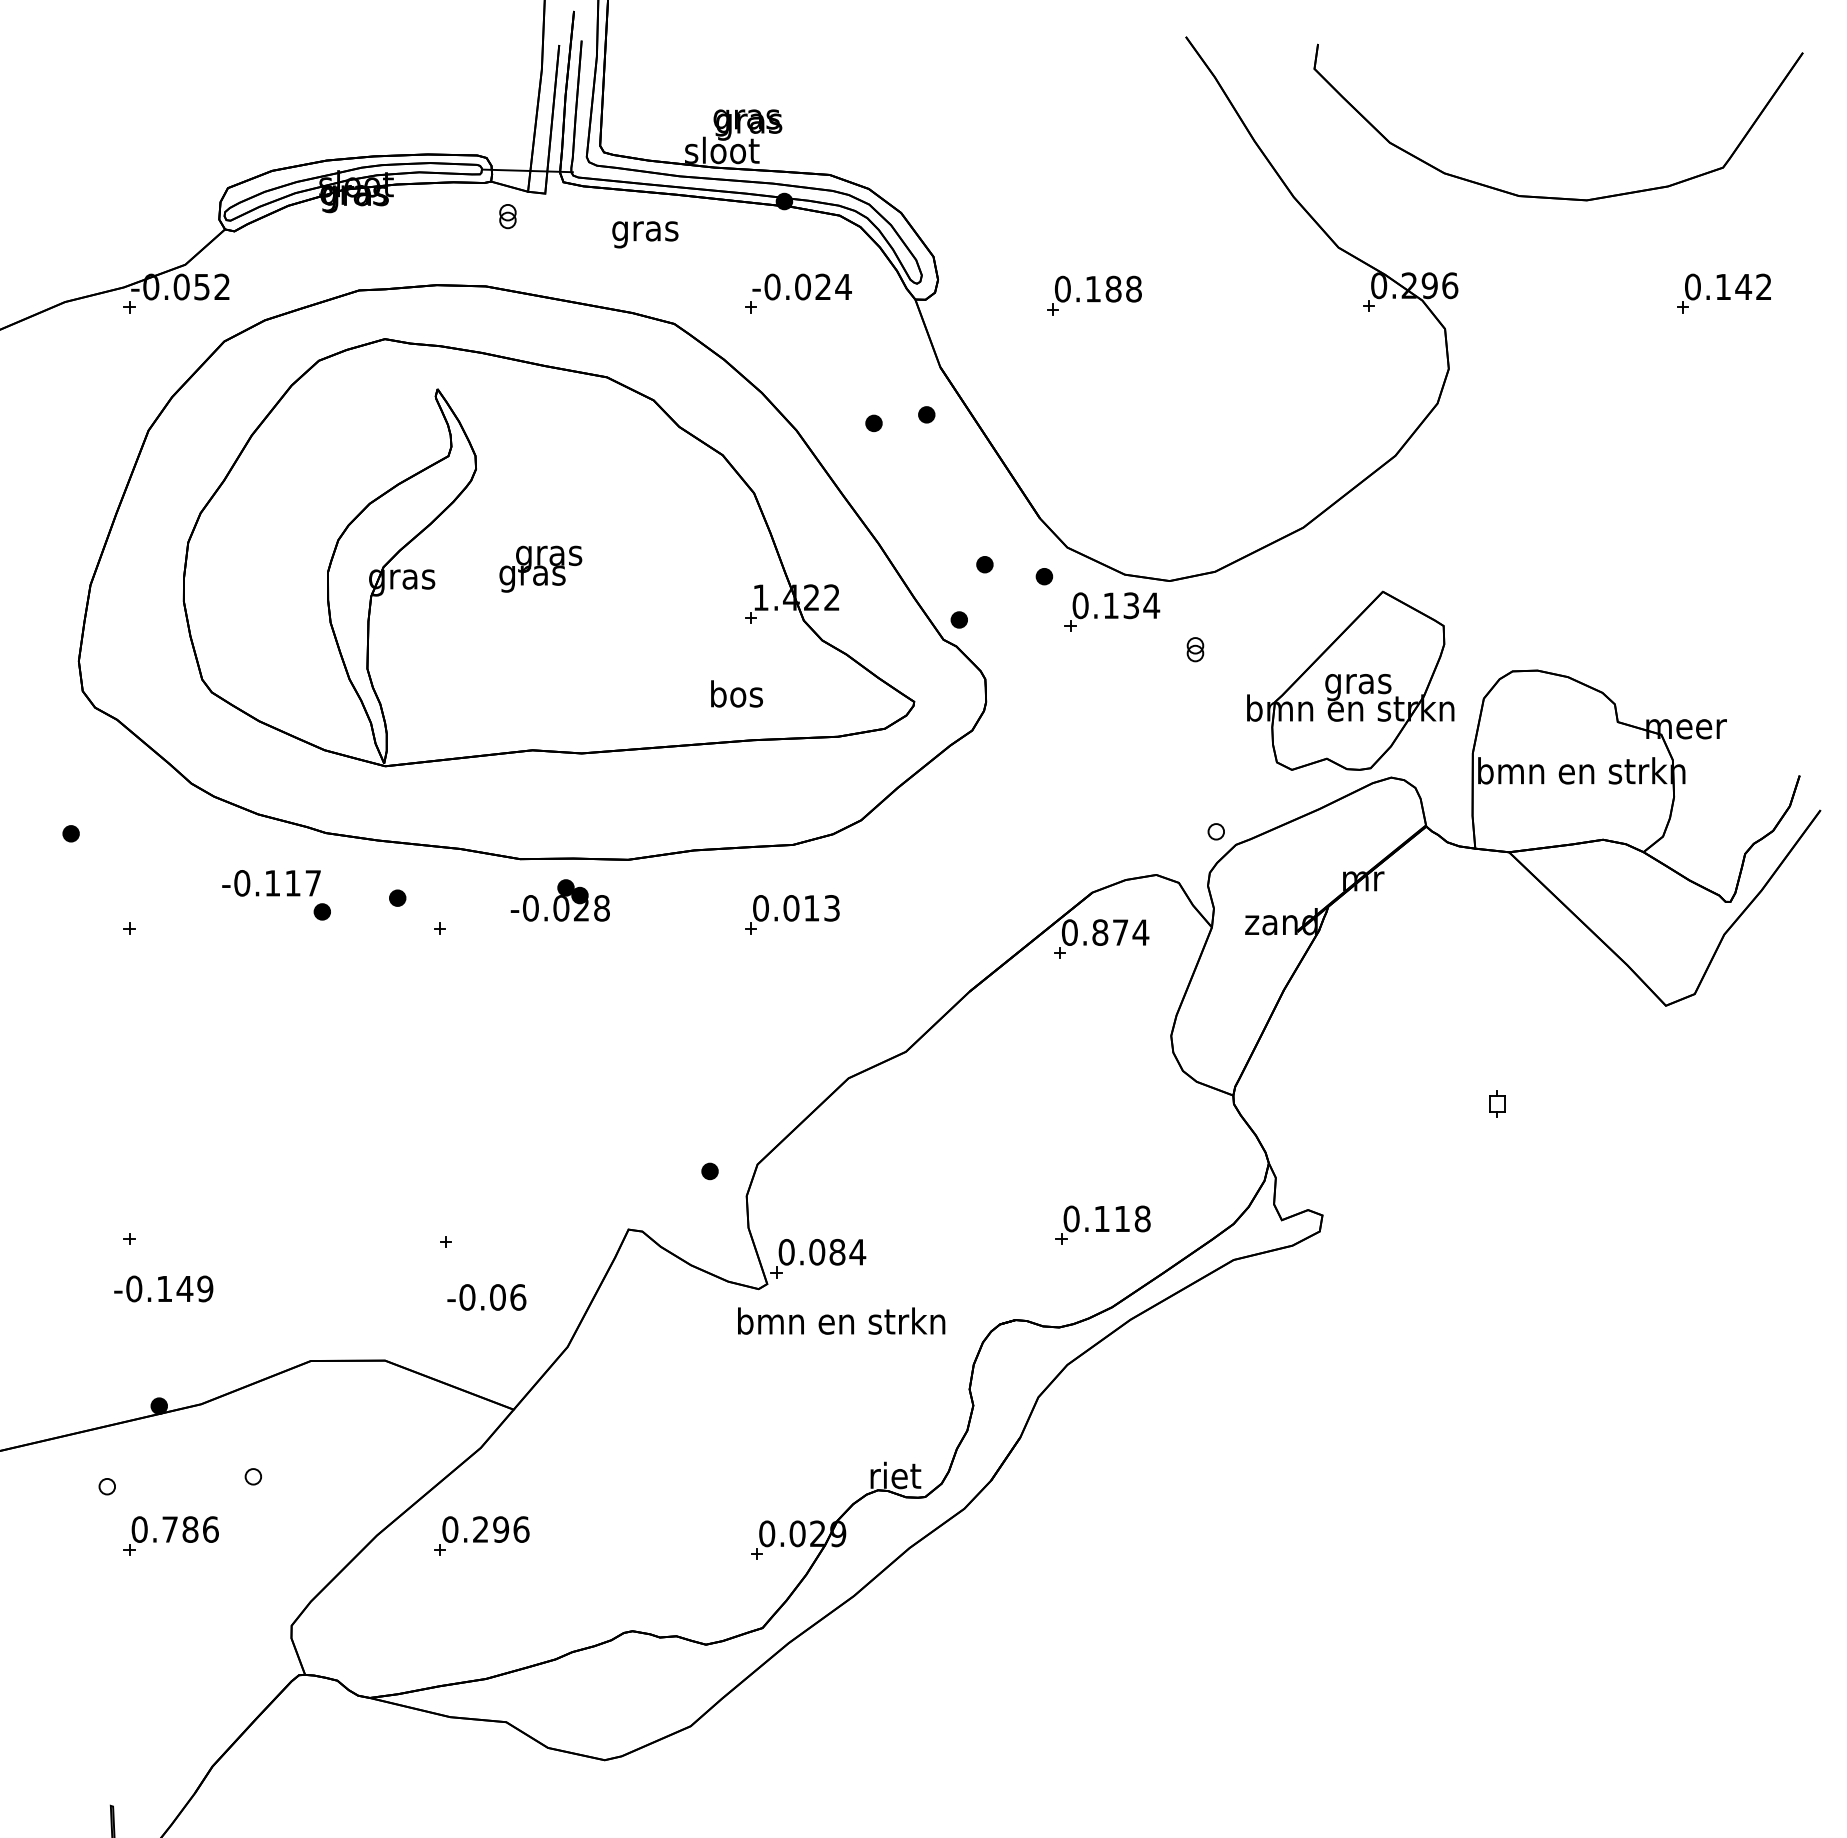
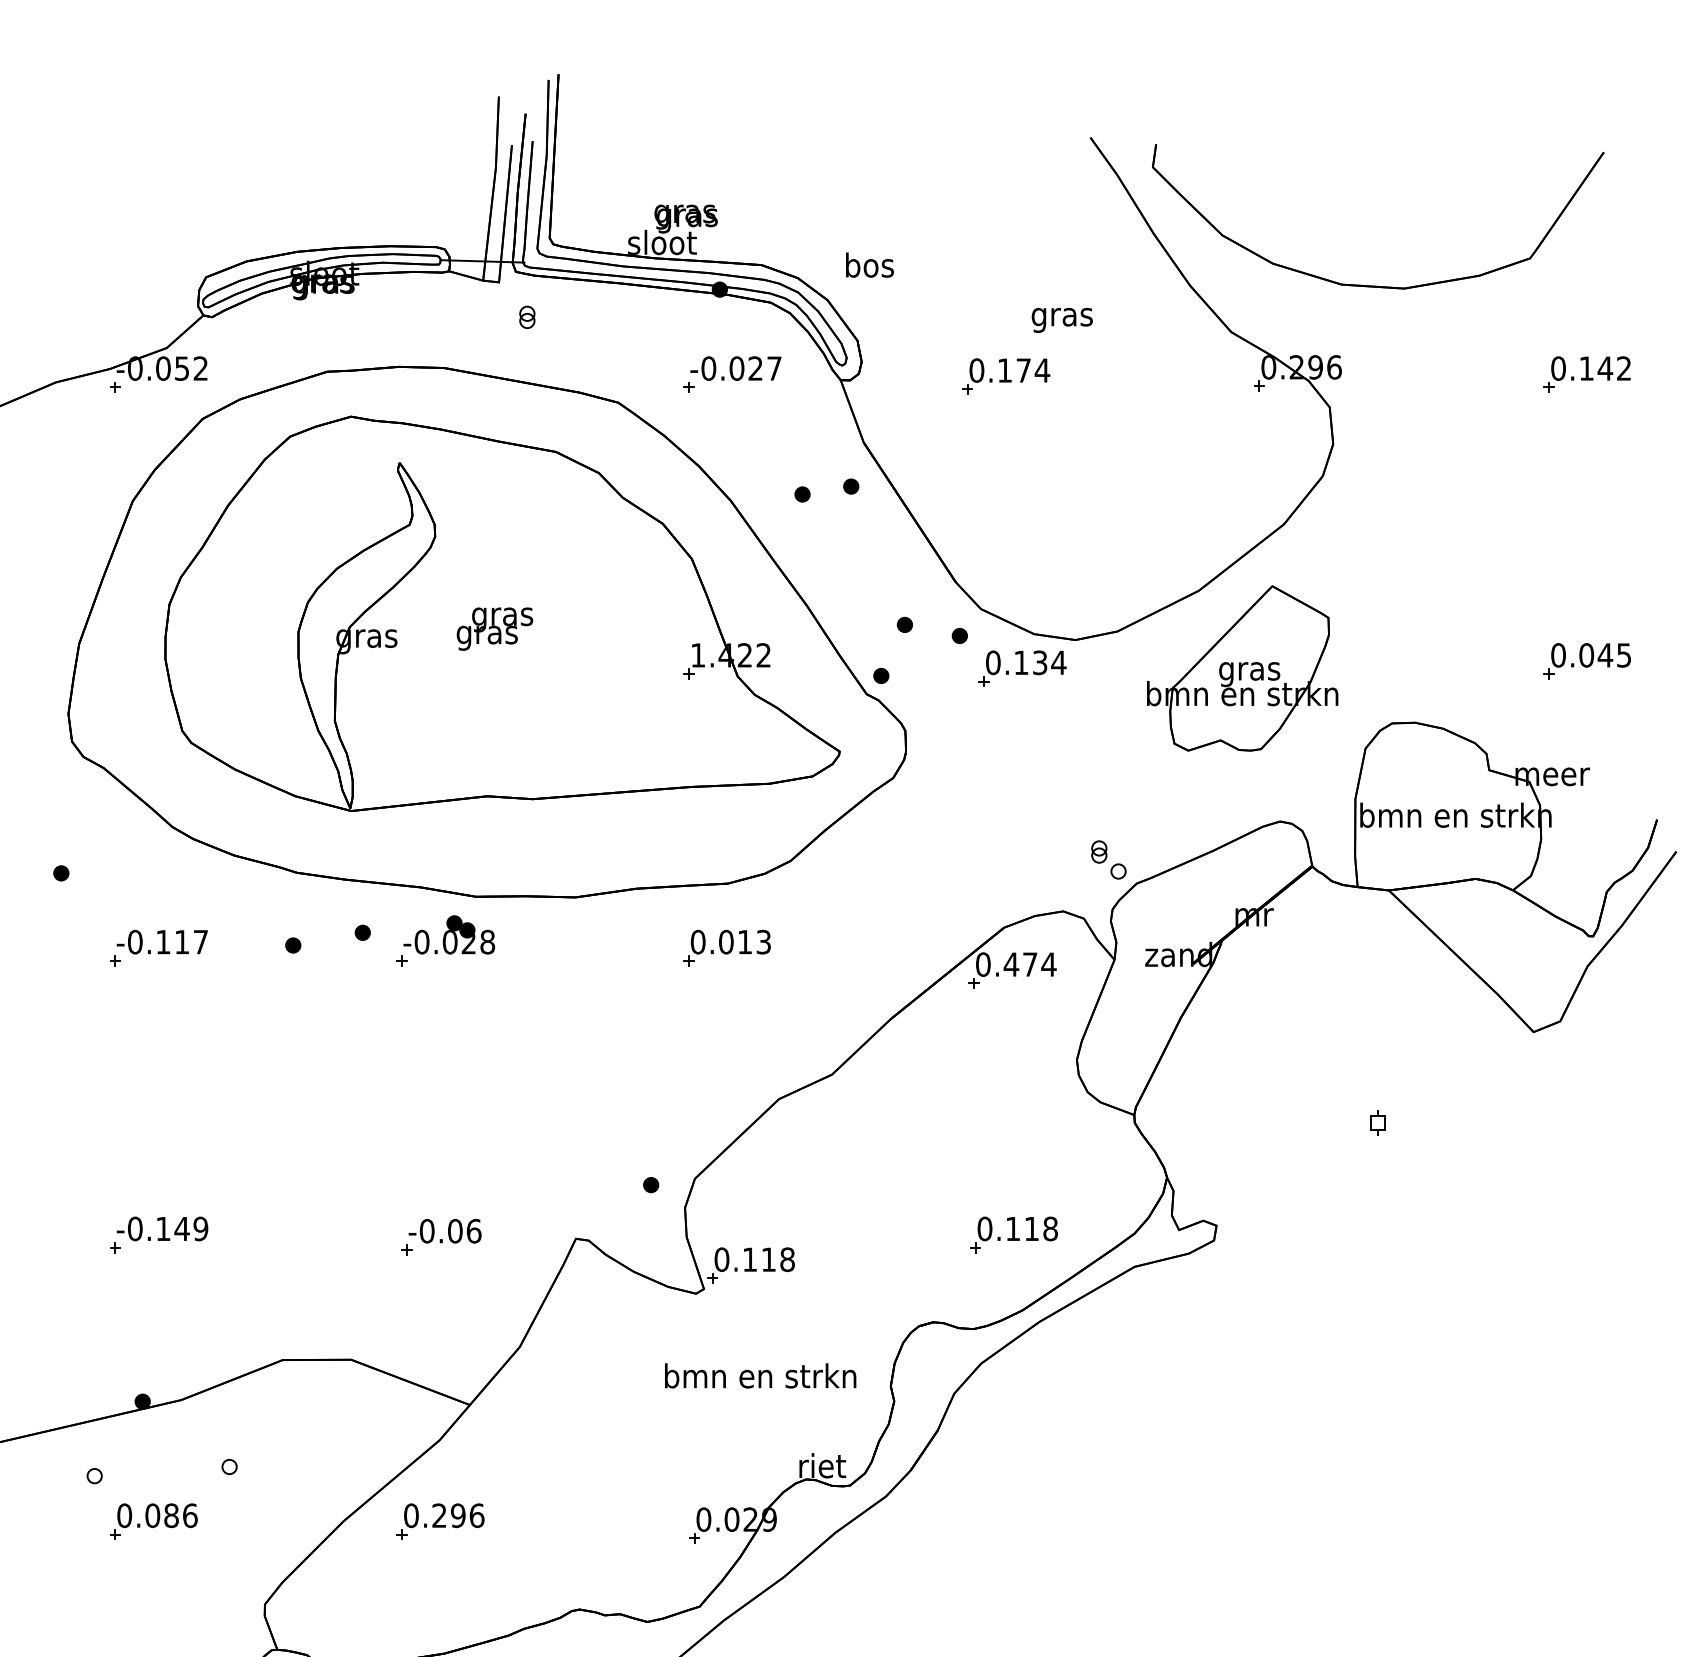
part: (1547, 196) -> (1367, 285), moved
part: (507, 216) -> (526, 317), moved
text: (645, 234) -> (1062, 320), moved
text: (843, 286) -> (774, 368), -0.024 -> -0.027
text: (1123, 288) -> (1032, 369), 0.188 -> 0.174
part: (1724, 603) -> (1587, 660), added
part: (1195, 649) -> (1099, 851), moved
part: (1350, 680) -> (1242, 668), moved
text: (736, 693) -> (869, 264), moved
text: (271, 883) -> (162, 942), moved
part: (559, 900) -> (448, 934), moved
text: (1099, 932) -> (1010, 964), 0.874 -> 0.474
text: (837, 1251) -> (768, 1258), 0.084 -> 0.118
text: (163, 1288) -> (162, 1228), moved
text: (486, 1297) -> (444, 1231), moved
text: (841, 1320) -> (760, 1375), moved
text: (170, 1529) -> (153, 1515), 0.786 -> 0.086

